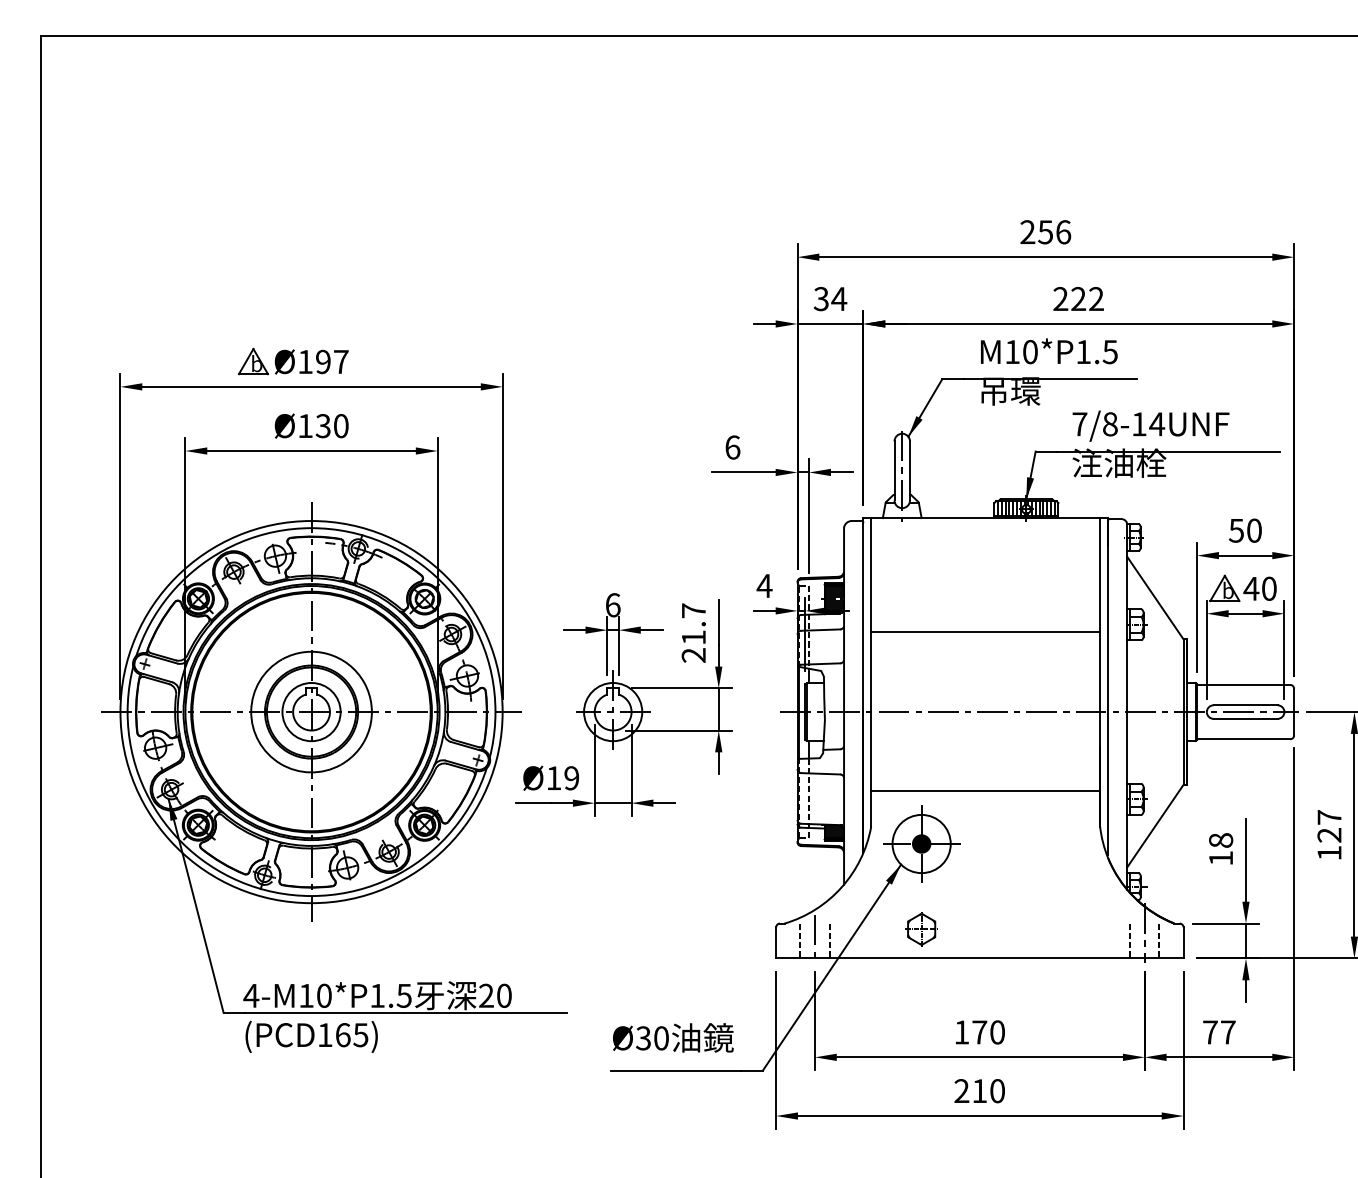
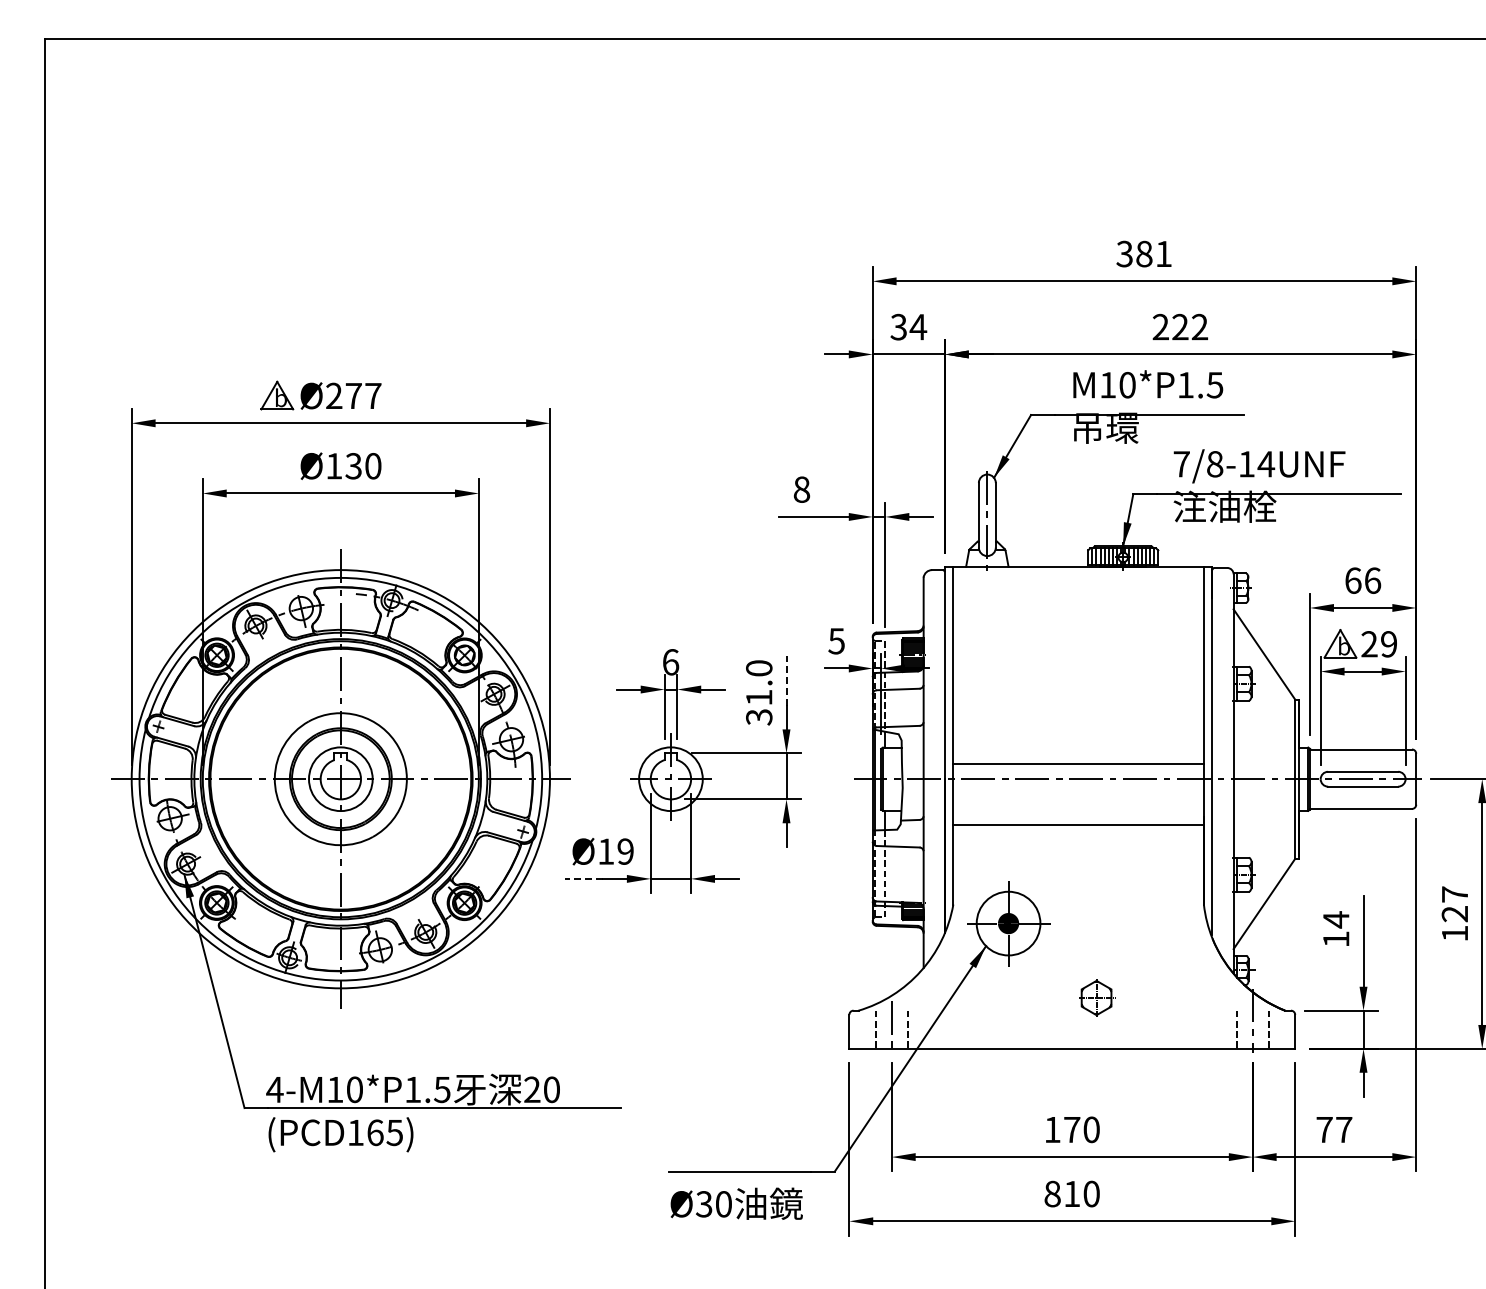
text: (1045, 231) -> (1144, 253), 256 -> 381
text: (313, 361) -> (343, 395), Ø197 -> Ø277
text: (732, 447) -> (801, 489), 6 -> 8
text: (1245, 530) -> (1362, 580), 50 -> 66
text: (764, 586) -> (836, 641), 4 -> 5
text: (1259, 589) -> (1378, 644), 40 -> 29
line: (718, 621) -> (786, 680), solid -> dashed
line: (985, 631) -> (1078, 764), moved
text: (694, 632) -> (759, 692), 21.7 -> 31.0
line: (985, 790) -> (1078, 824), moved
line: (533, 802) -> (583, 878), solid -> dashed
text: (1221, 840) -> (1336, 919), 18 -> 14
part: (922, 928) -> (1097, 997), moved
text: (673, 1037) -> (736, 1203), moved
text: (961, 1090) -> (1052, 1193), 210 -> 810

